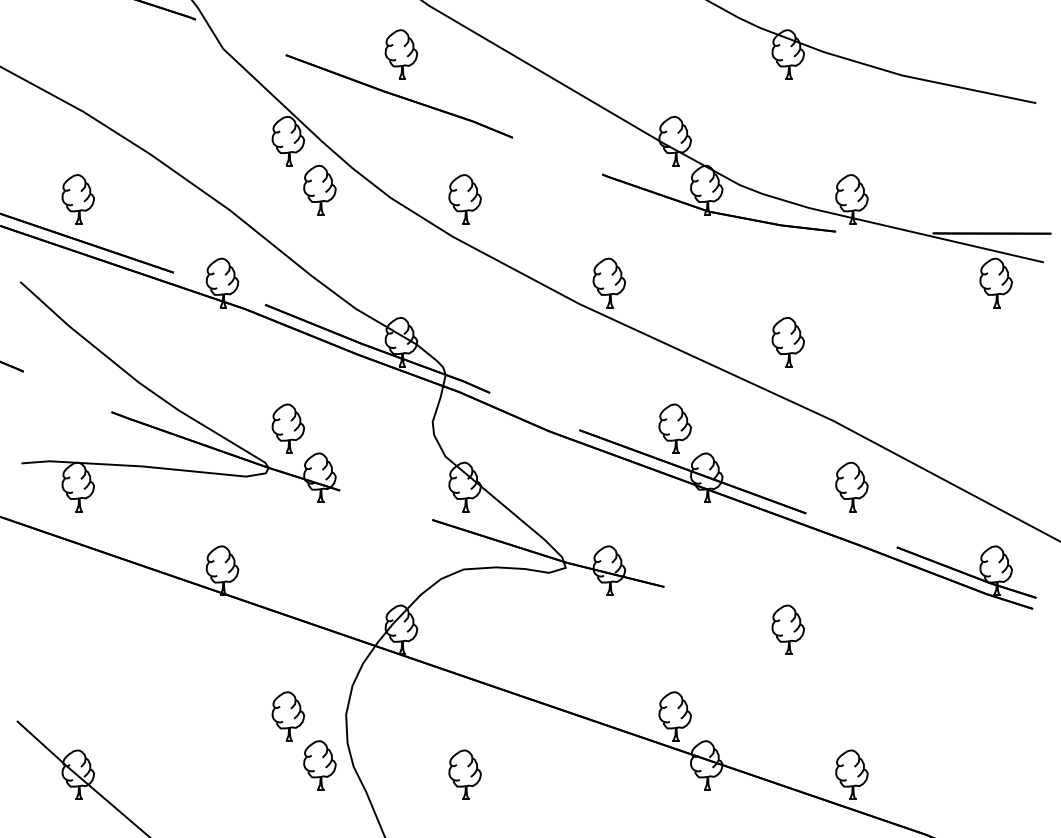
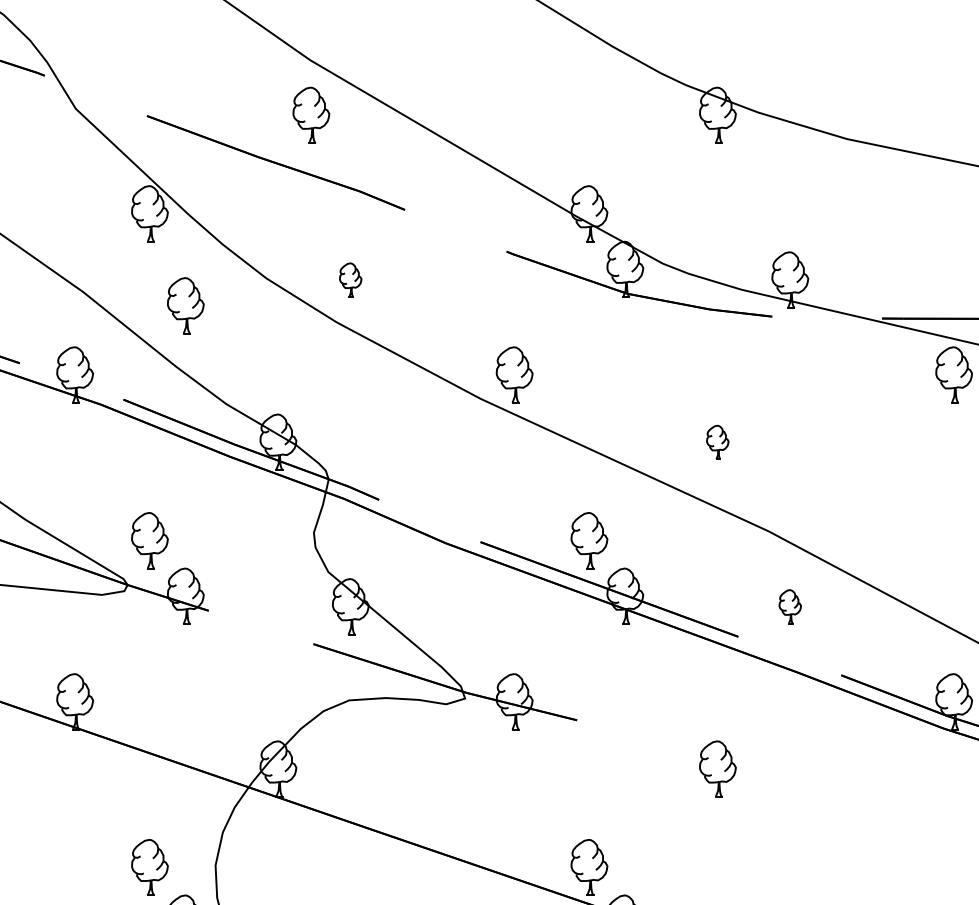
part: (401, 54) -> (311, 115), moved
part: (319, 189) -> (185, 305), moved
part: (464, 199) -> (350, 280), size x0.6
part: (787, 342) -> (717, 442), size x0.6
part: (851, 486) -> (789, 606), size x0.6

